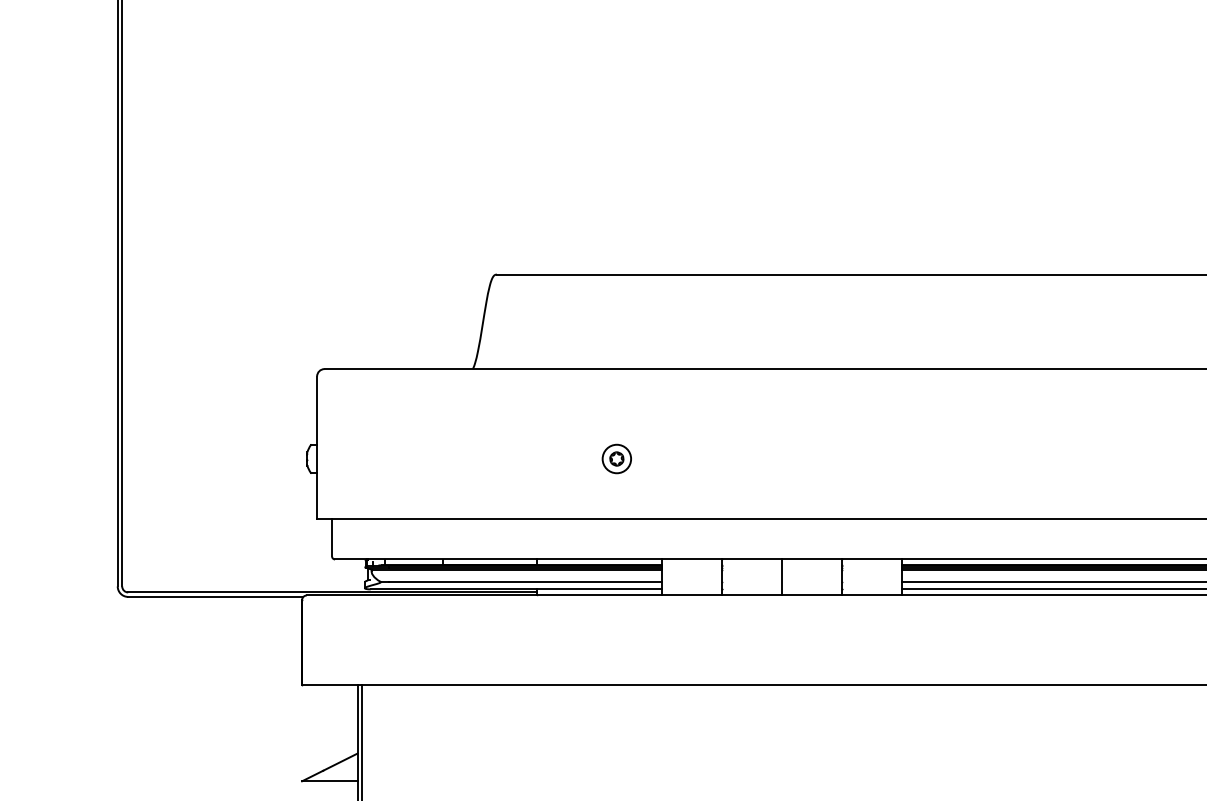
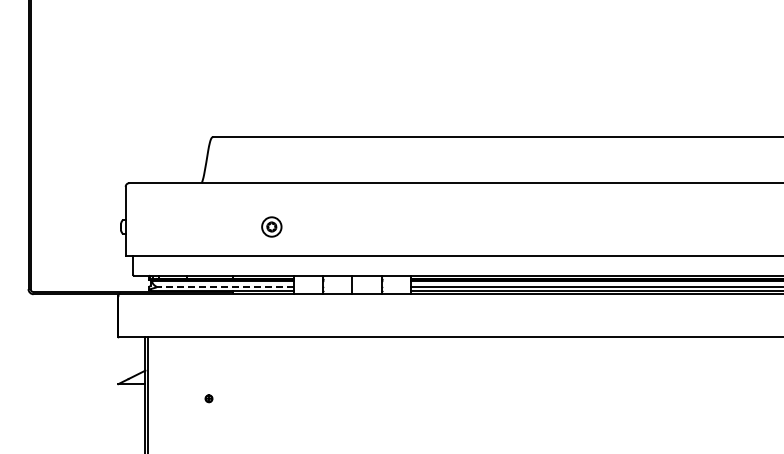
part: (616, 457) -> (271, 226), size x1.4
line: (525, 581) -> (227, 286), solid -> dashed

